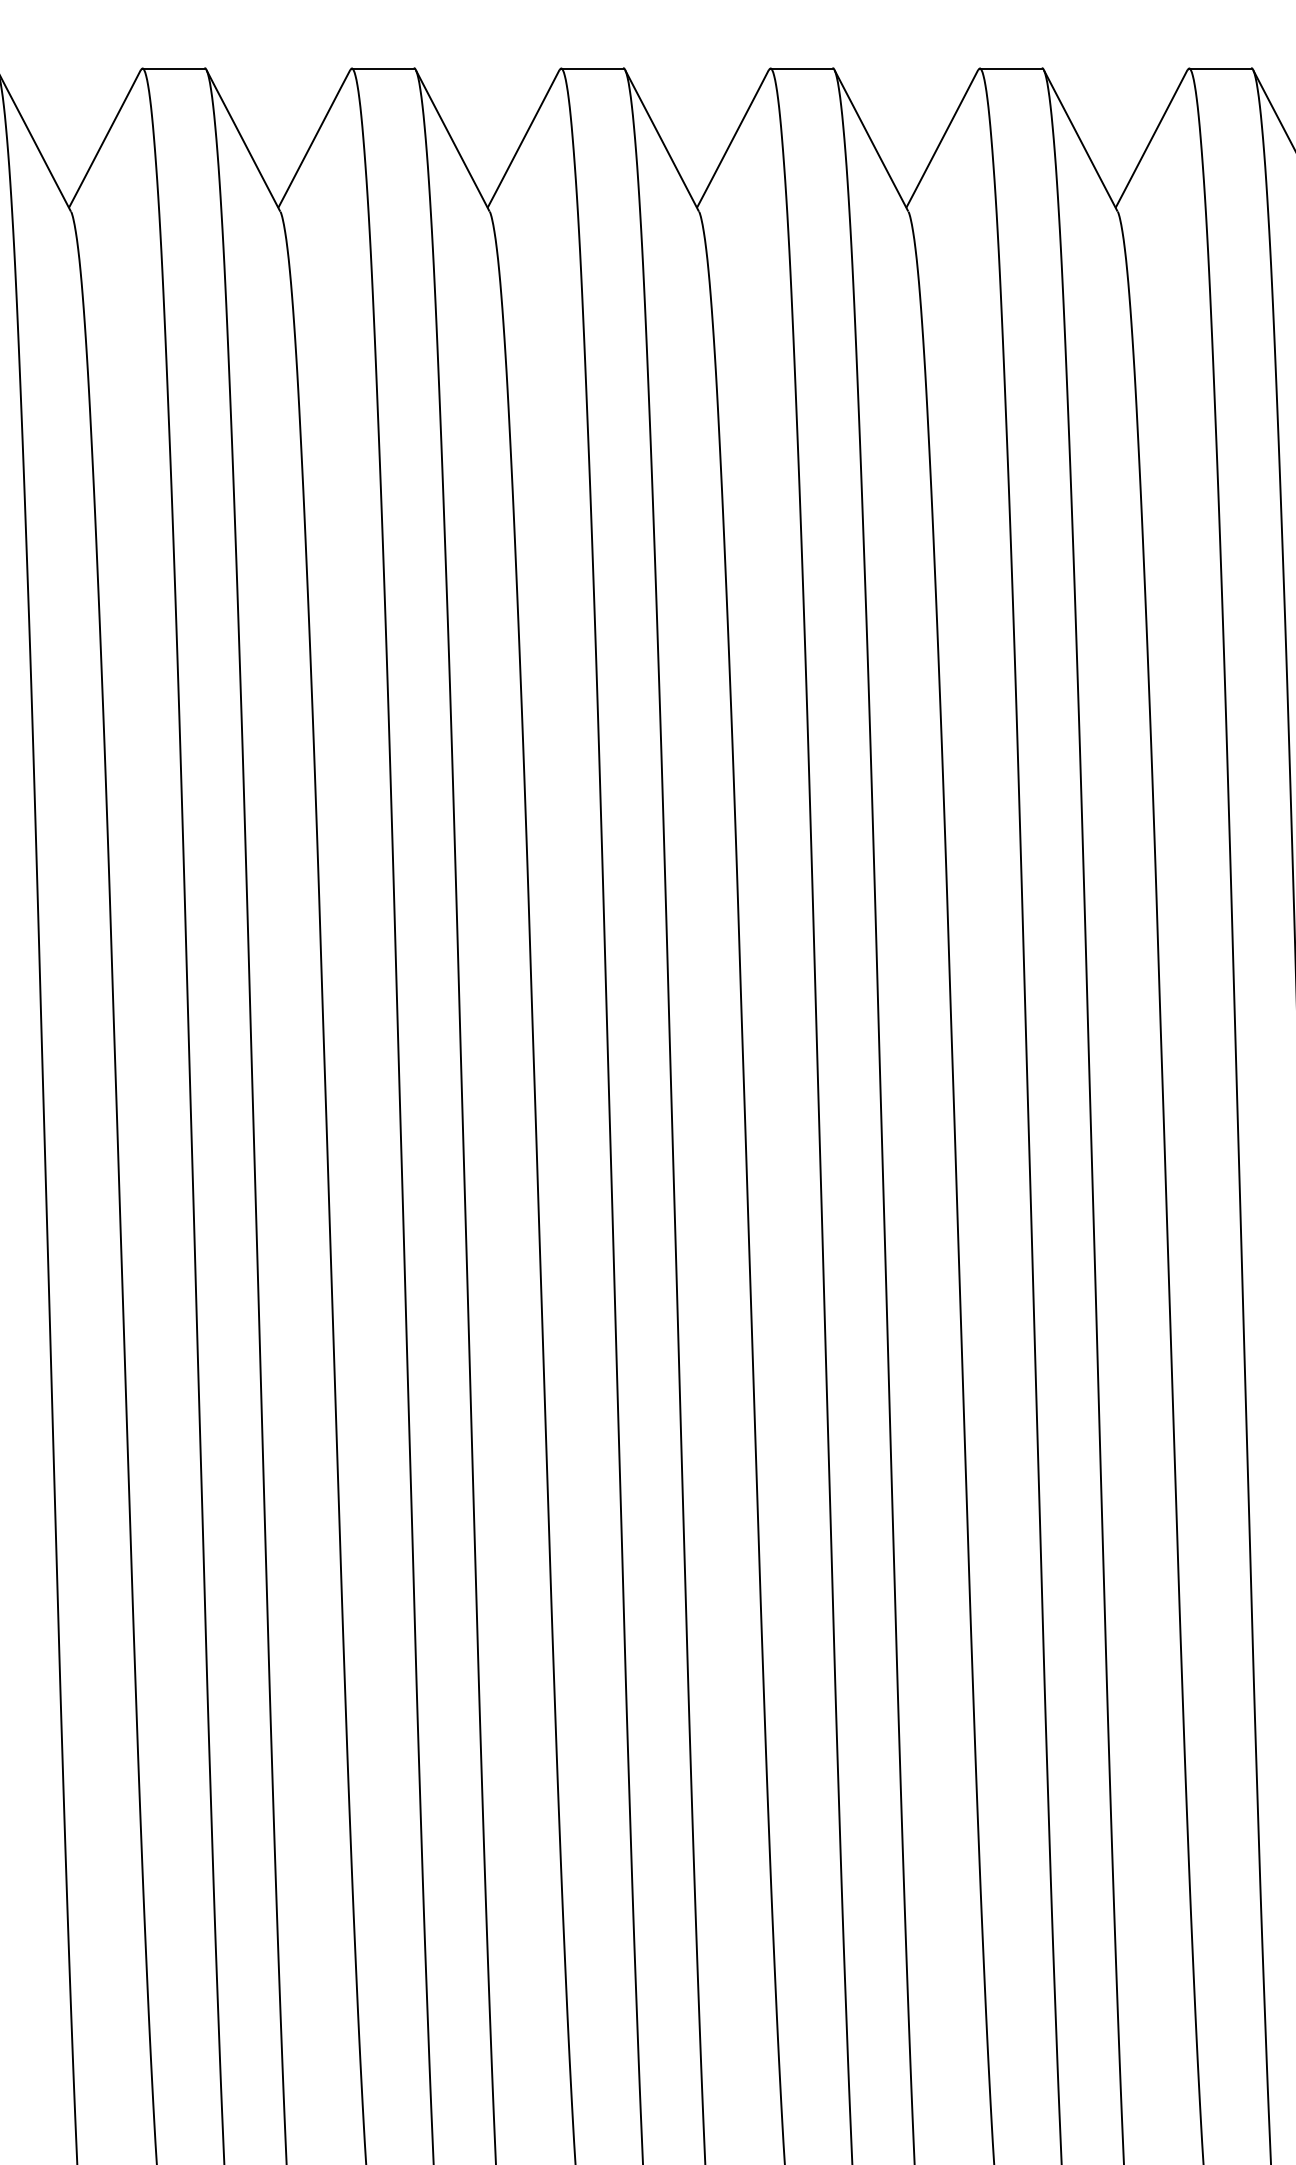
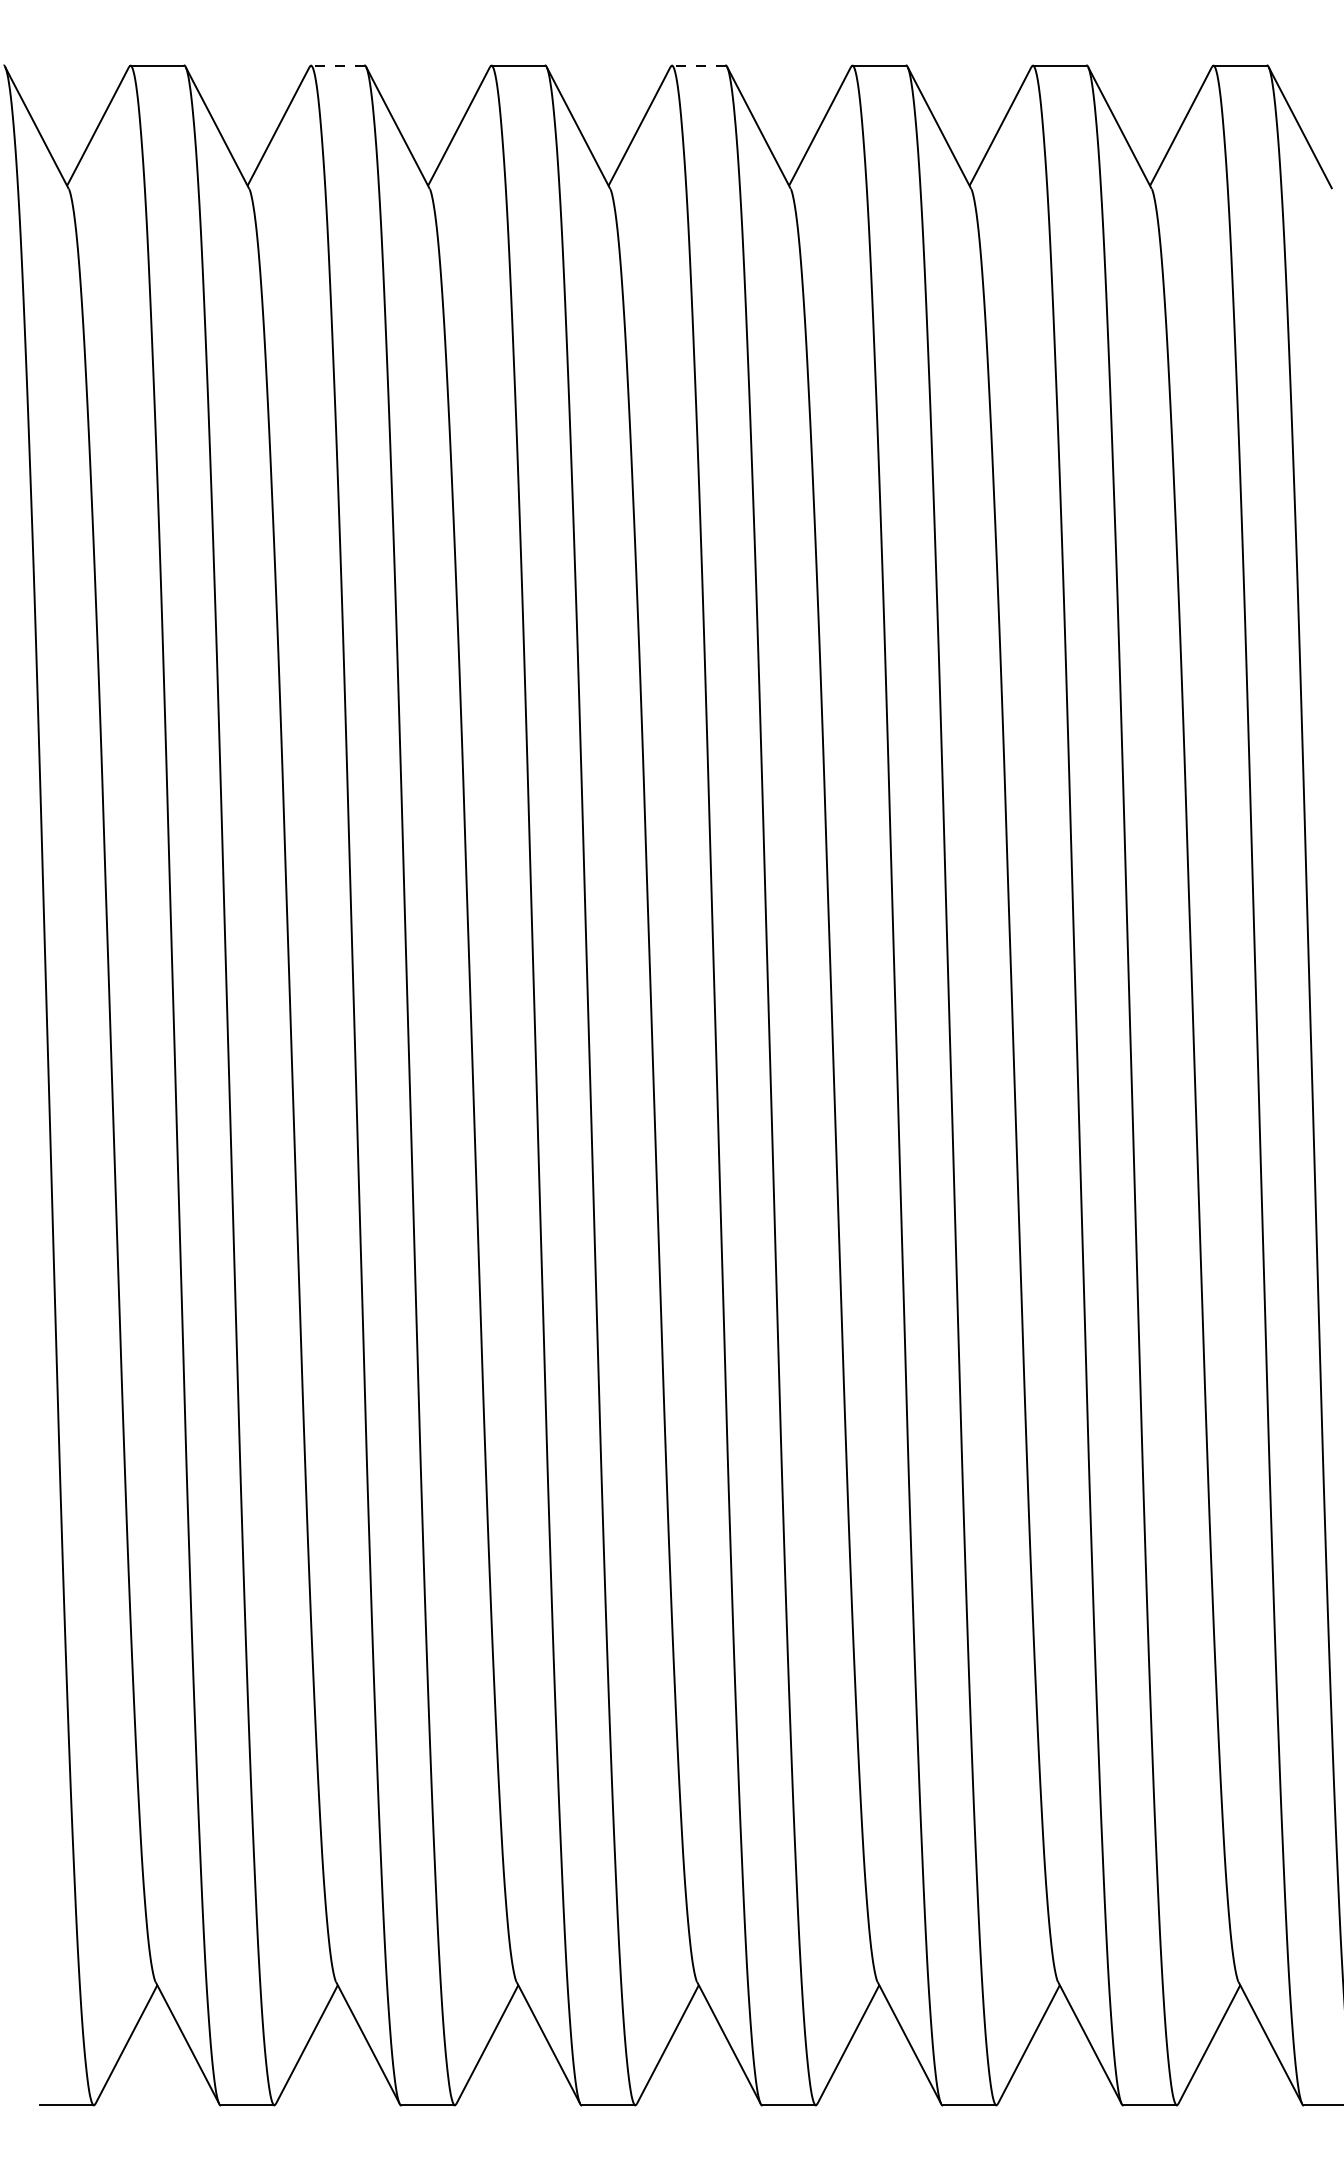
line: (382, 68) -> (337, 65), solid -> dashed
line: (801, 68) -> (698, 65), solid -> dashed

